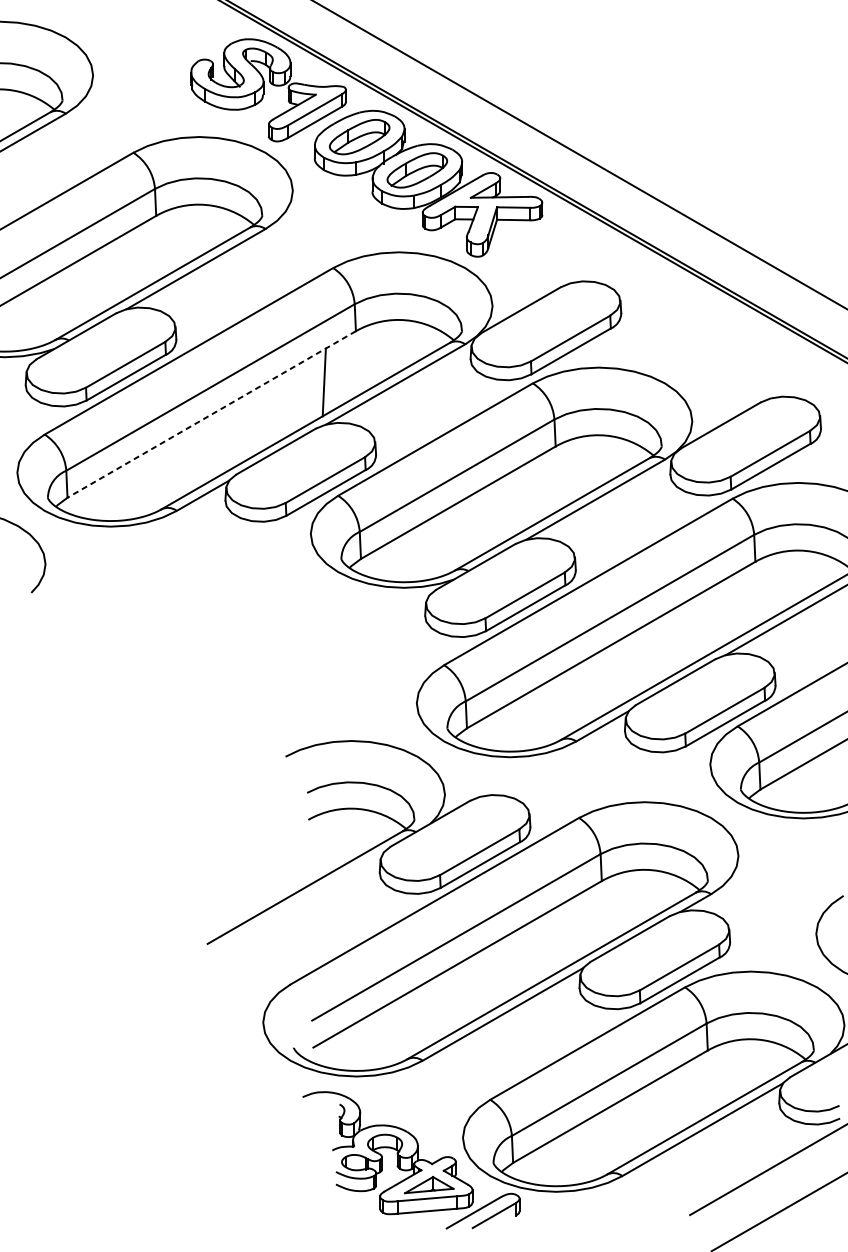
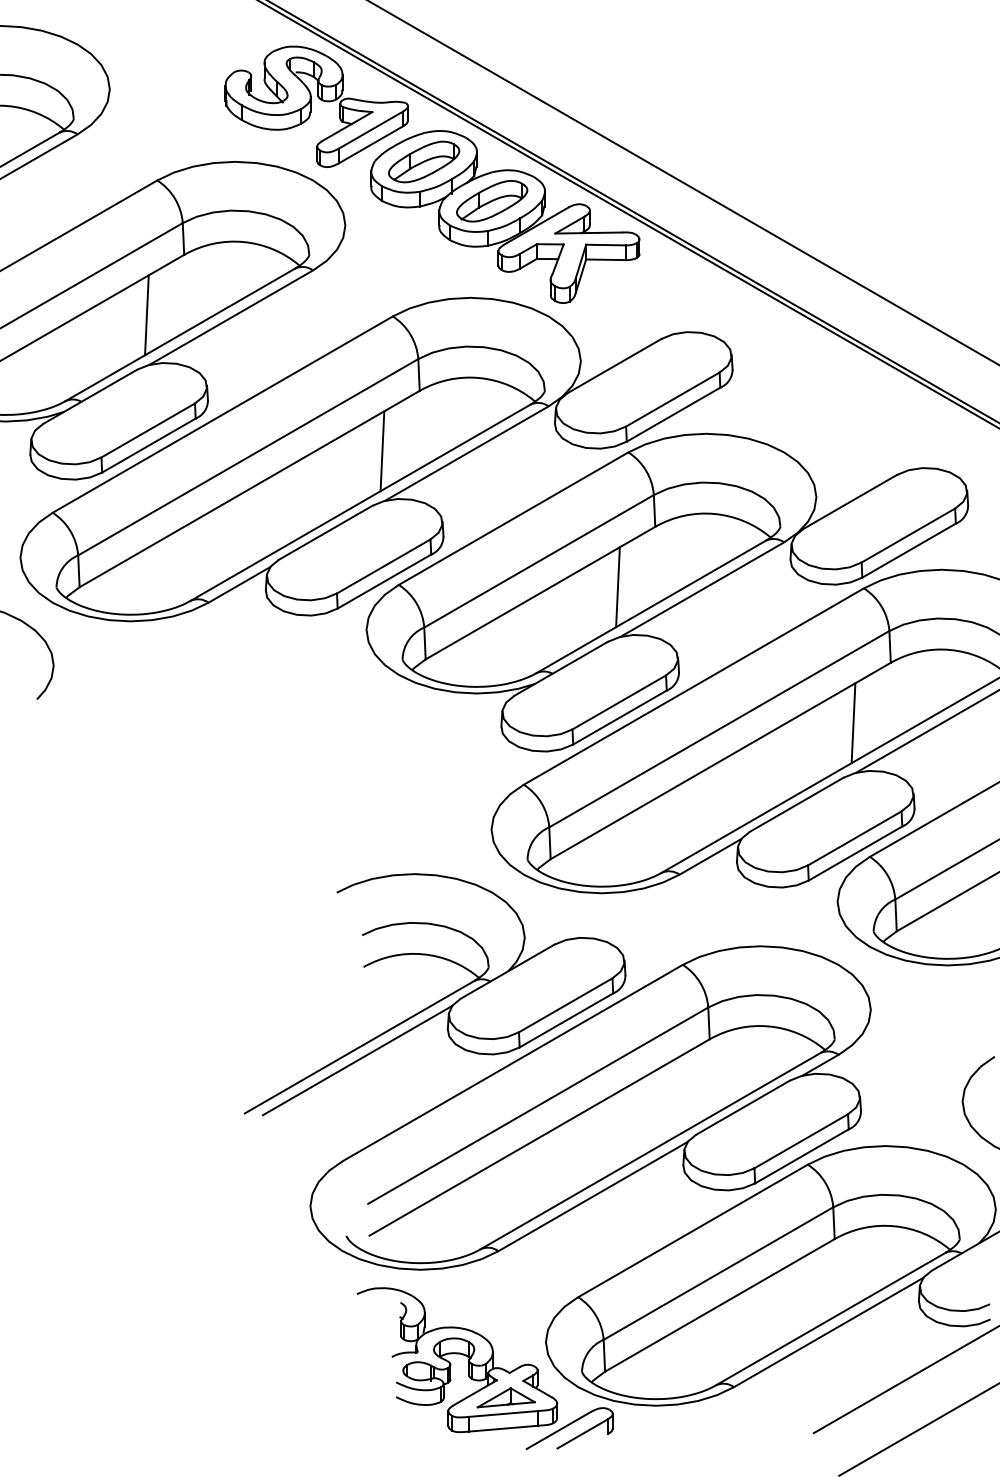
line: (124, 267) -> (146, 315), added
line: (211, 414) -> (249, 489), dashed -> solid
line: (523, 497) -> (617, 587), added
line: (723, 613) -> (853, 723), added
line: (303, 899) -> (357, 1060), added

